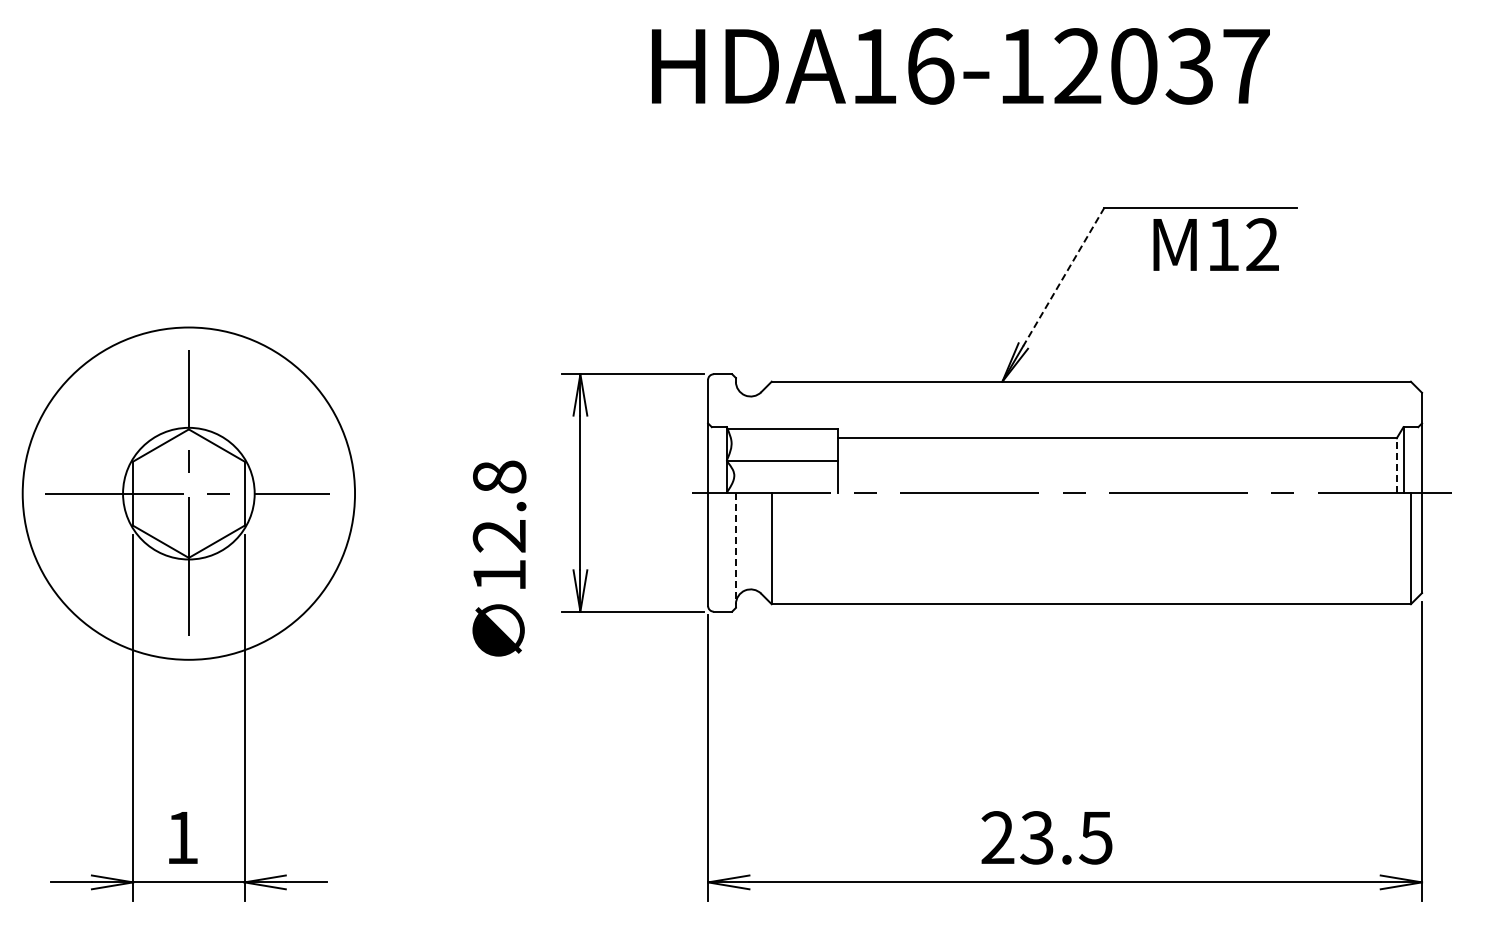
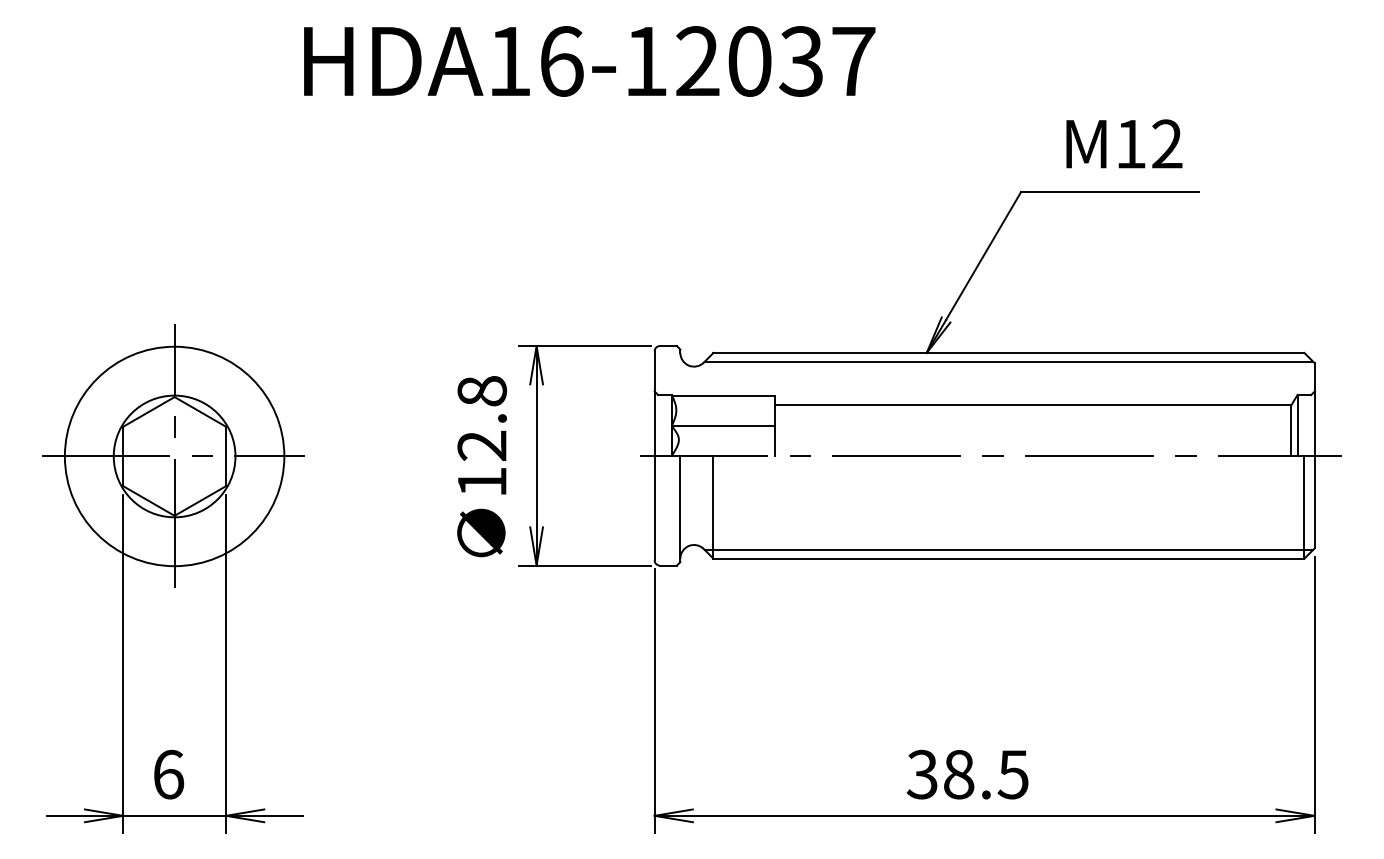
text: (960, 66) -> (589, 61), moved
text: (1215, 244) -> (1123, 143), moved
line: (1063, 277) -> (983, 256), dashed -> solid
line: (1091, 390) -> (1009, 361), added
line: (1396, 465) -> (1291, 430), dashed -> solid
circle: (188, 493) -> (174, 456), size x0.71
line: (735, 550) -> (679, 509), dashed -> solid
text: (499, 558) -> (482, 466), moved
line: (1091, 594) -> (1009, 549), added
text: (182, 837) -> (168, 774), 1 -> 6
text: (1016, 837) -> (939, 774), 23.5 -> 38.5

